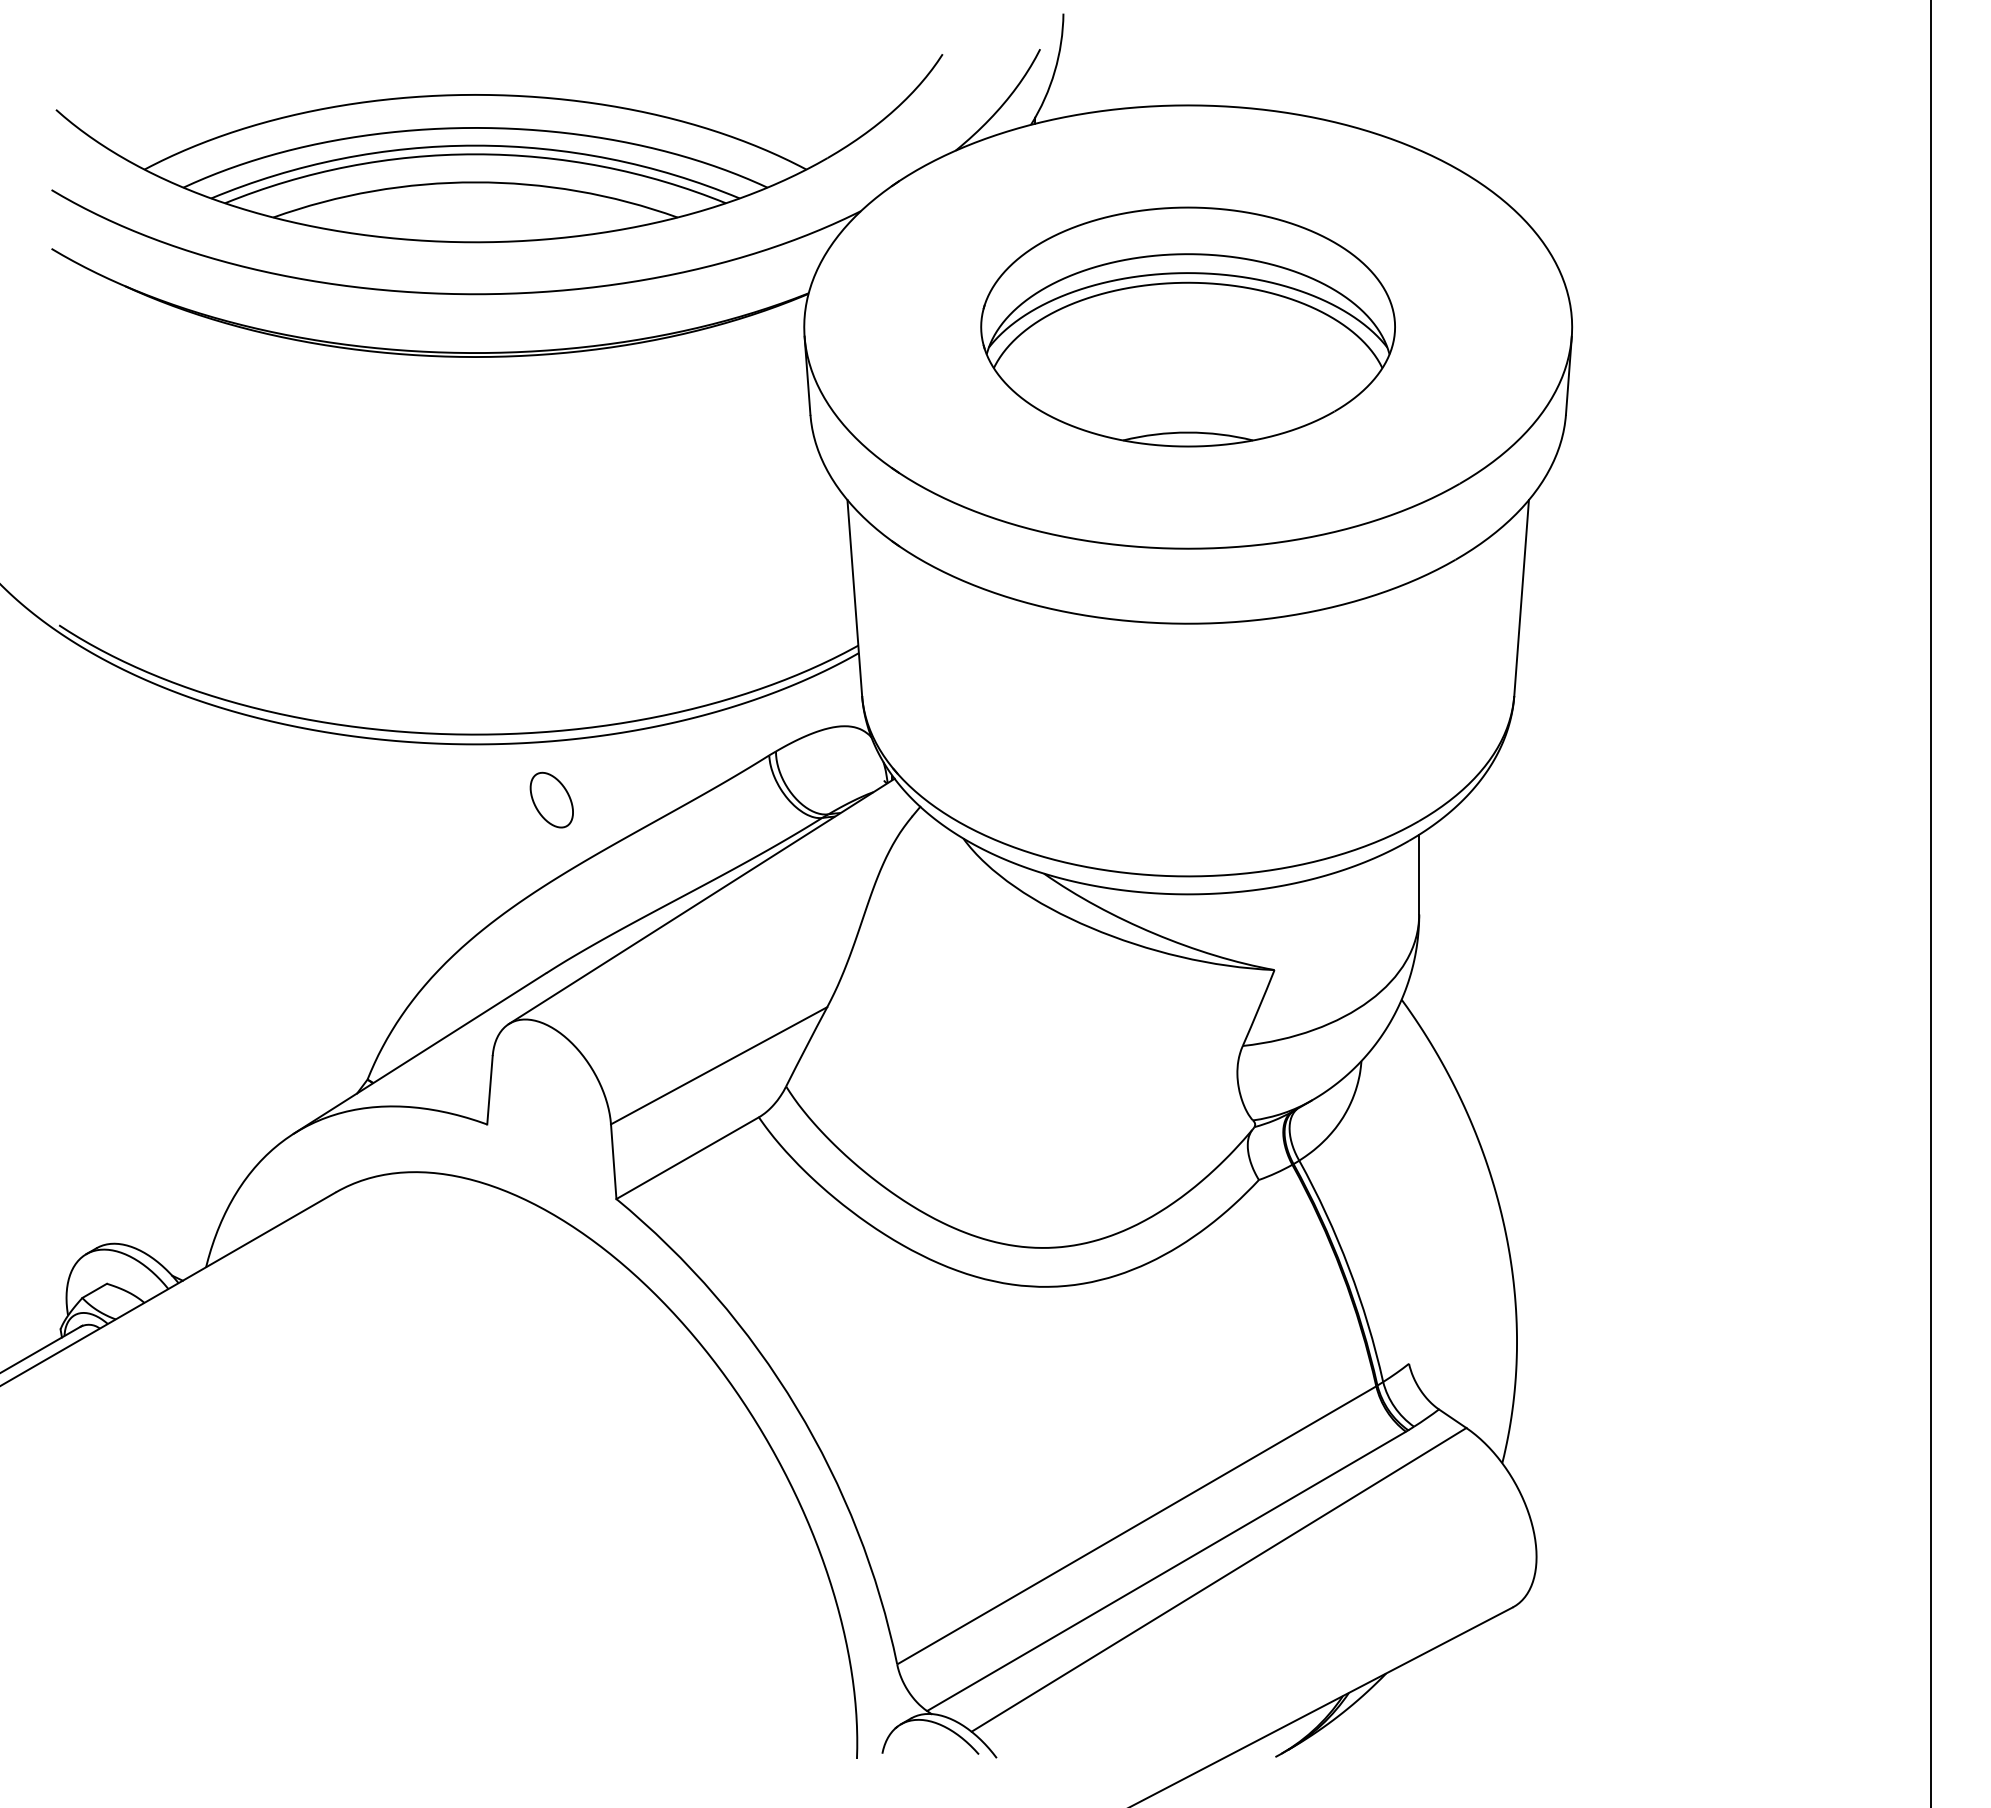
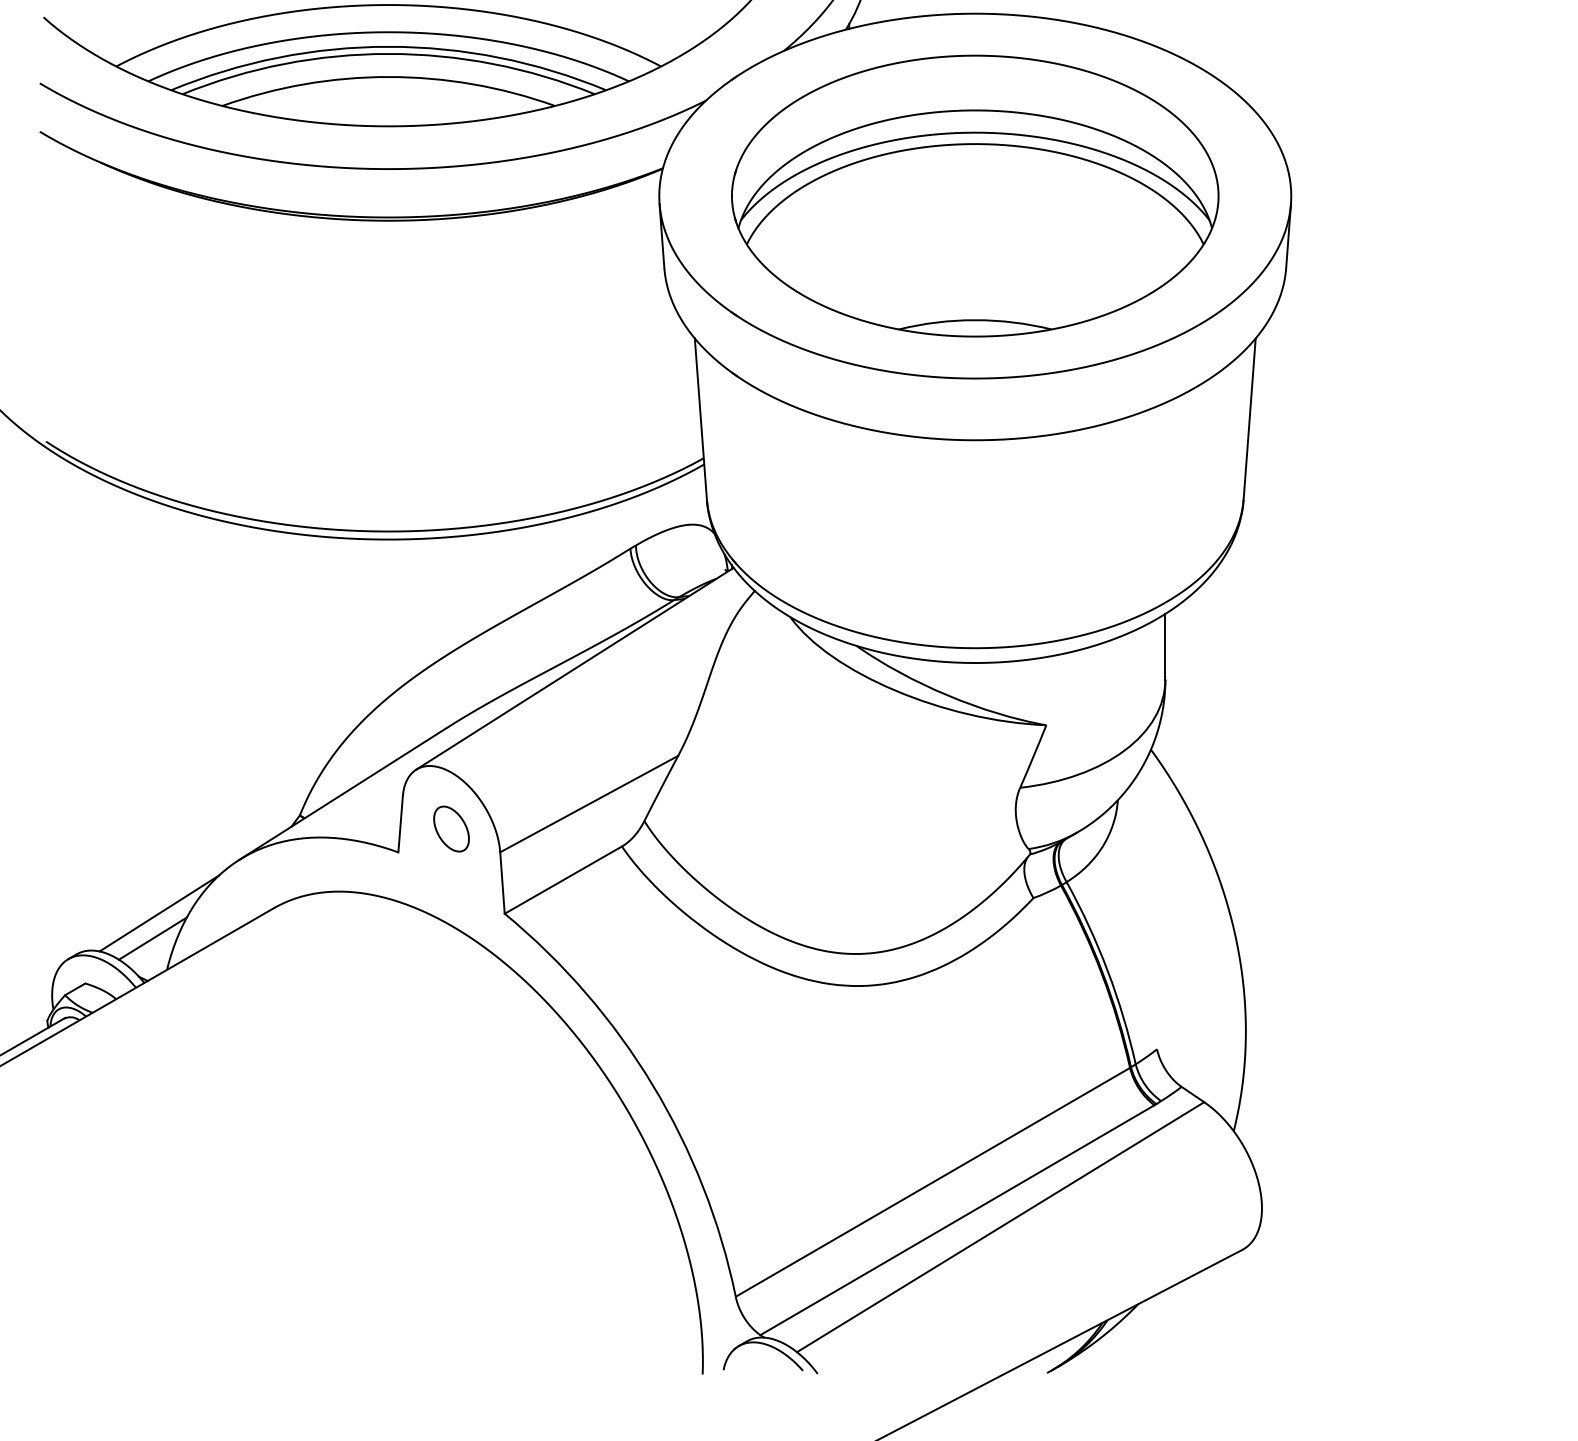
part: (1187, 326) -> (974, 195), size x1.43
part: (551, 799) -> (451, 828), moved
line: (196, 1198) -> (159, 913), added
line: (188, 1228) -> (152, 937), added

